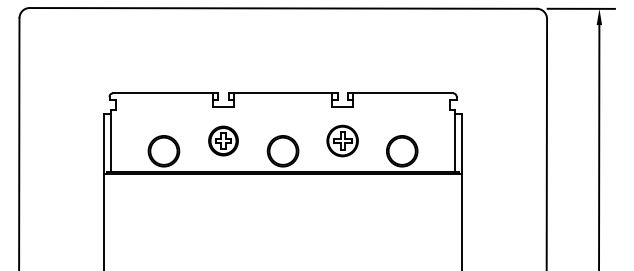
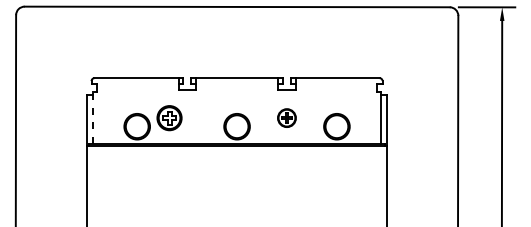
part: (223, 140) -> (169, 117), moved
part: (342, 140) -> (286, 117), size x0.7
line: (111, 141) -> (93, 118), solid -> dashed

